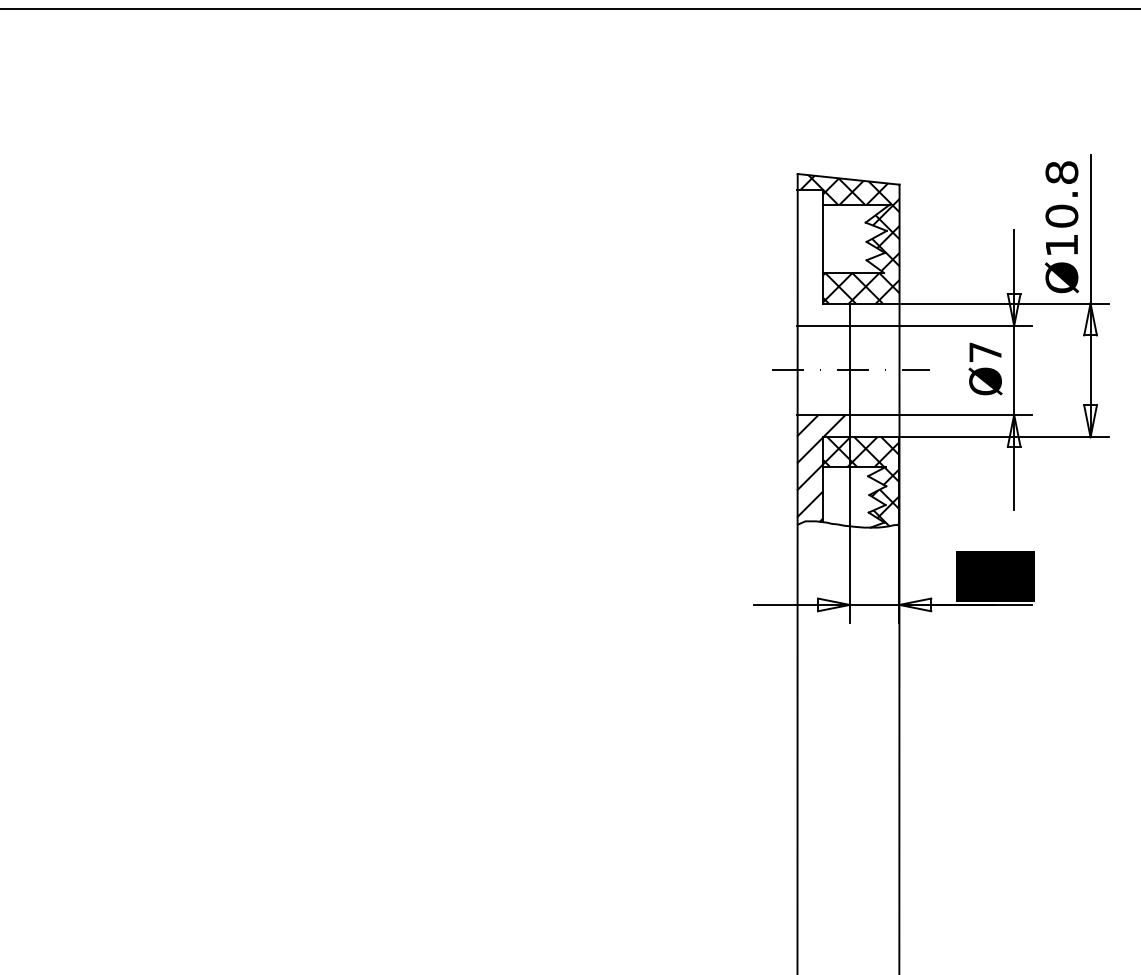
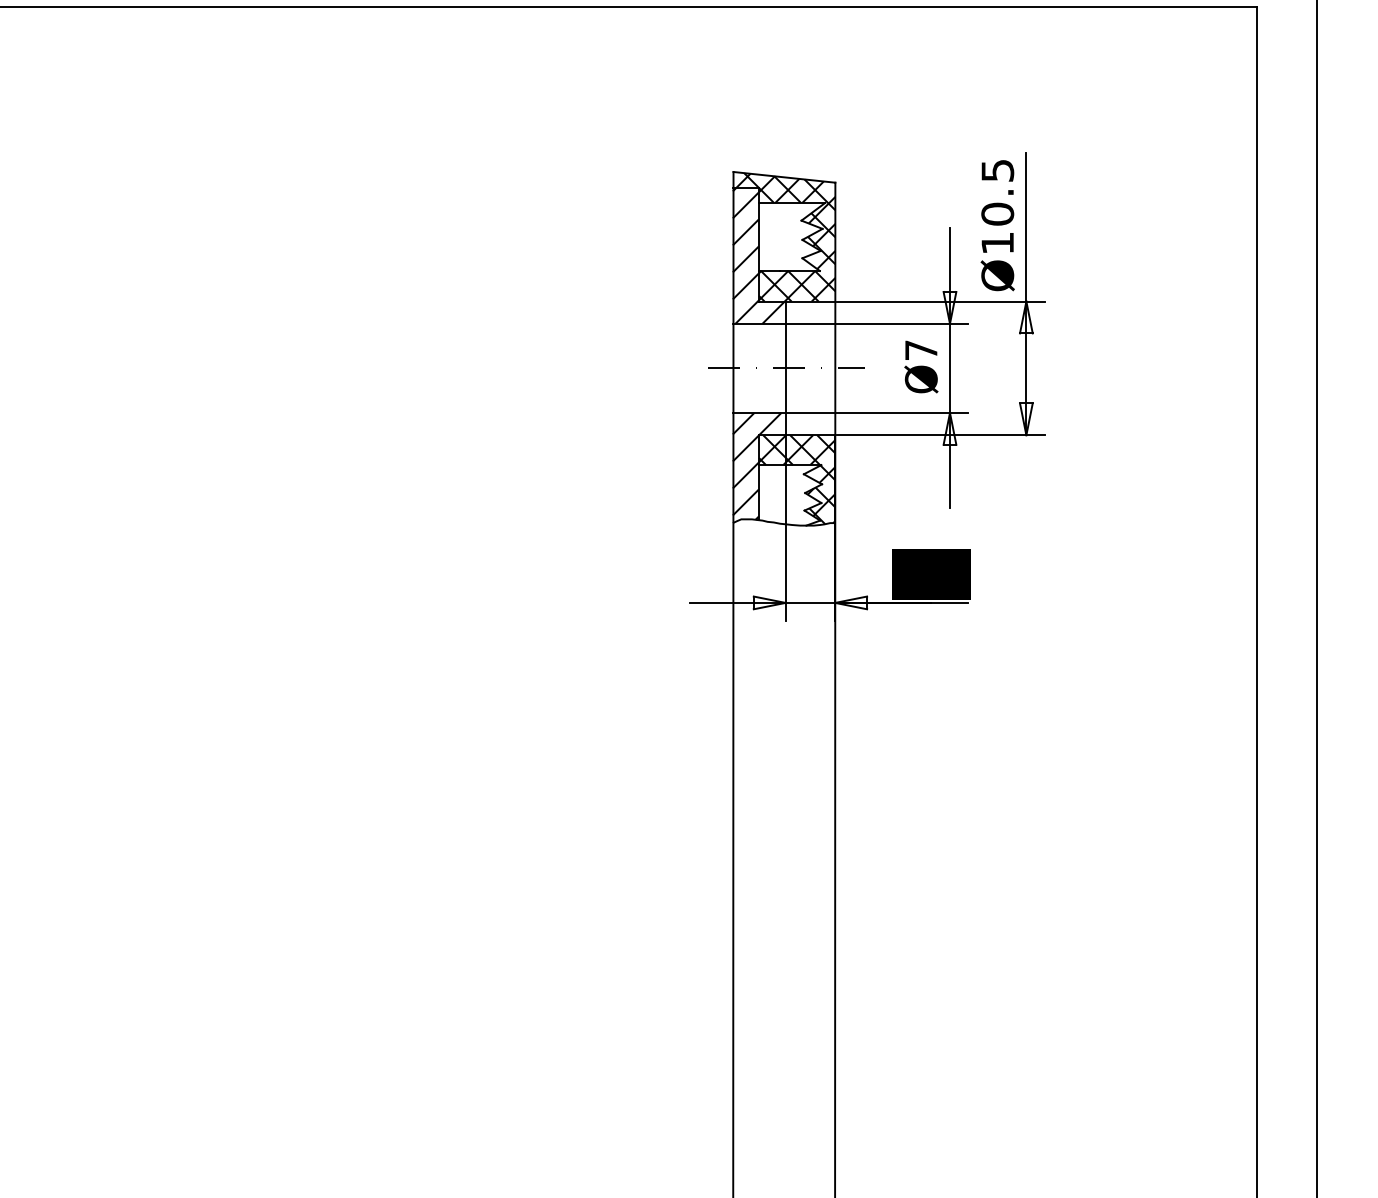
text: (1061, 172) -> (997, 170), Ø10.8 -> Ø10.5
hatch: (822, 257) -> (758, 255), added

